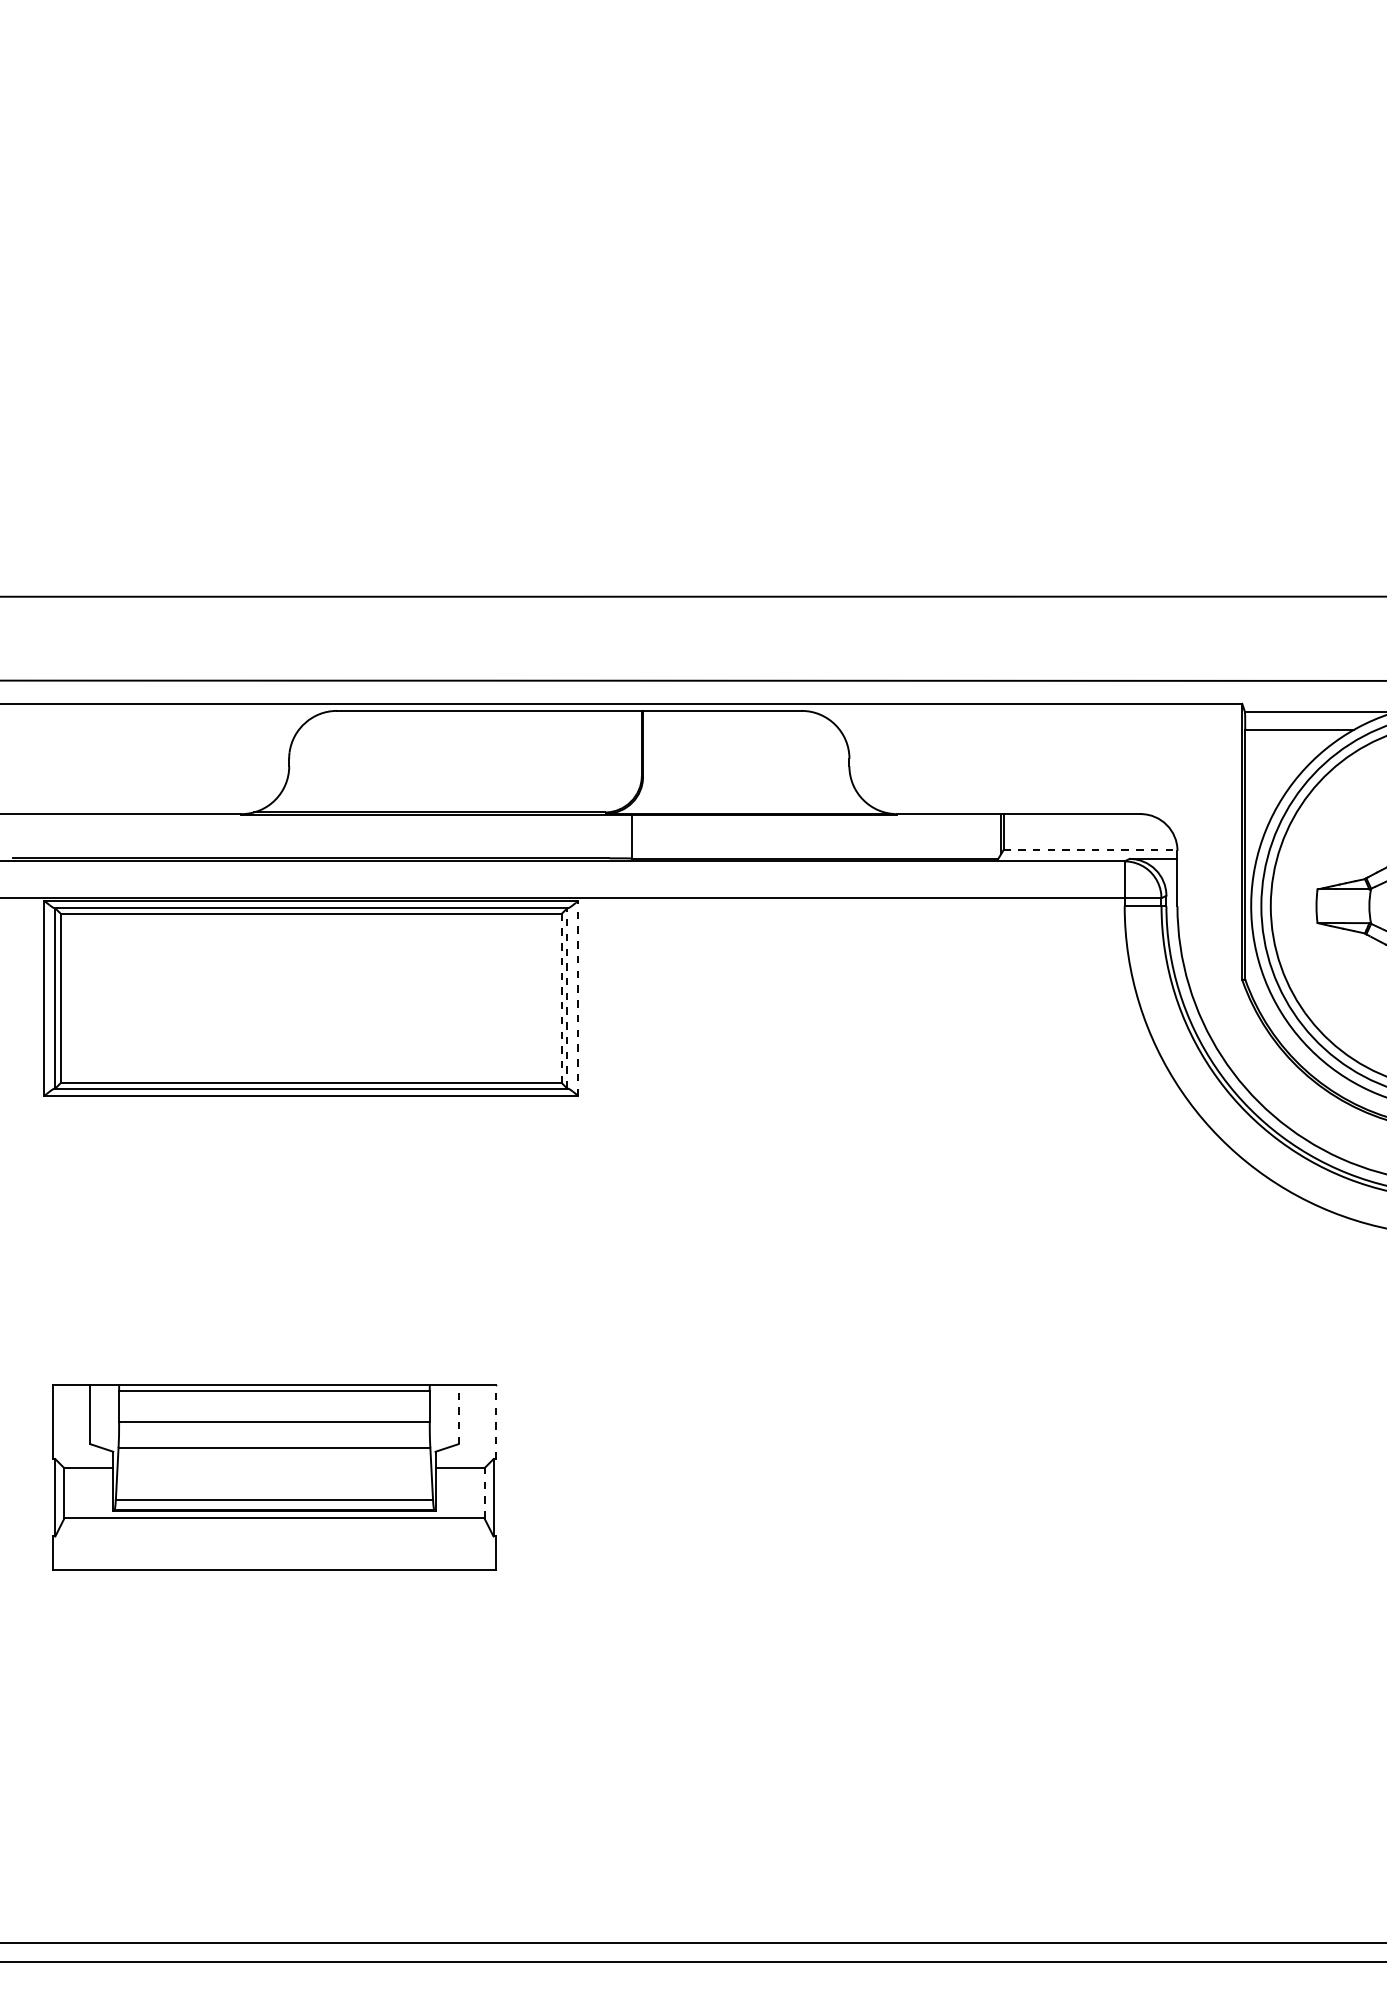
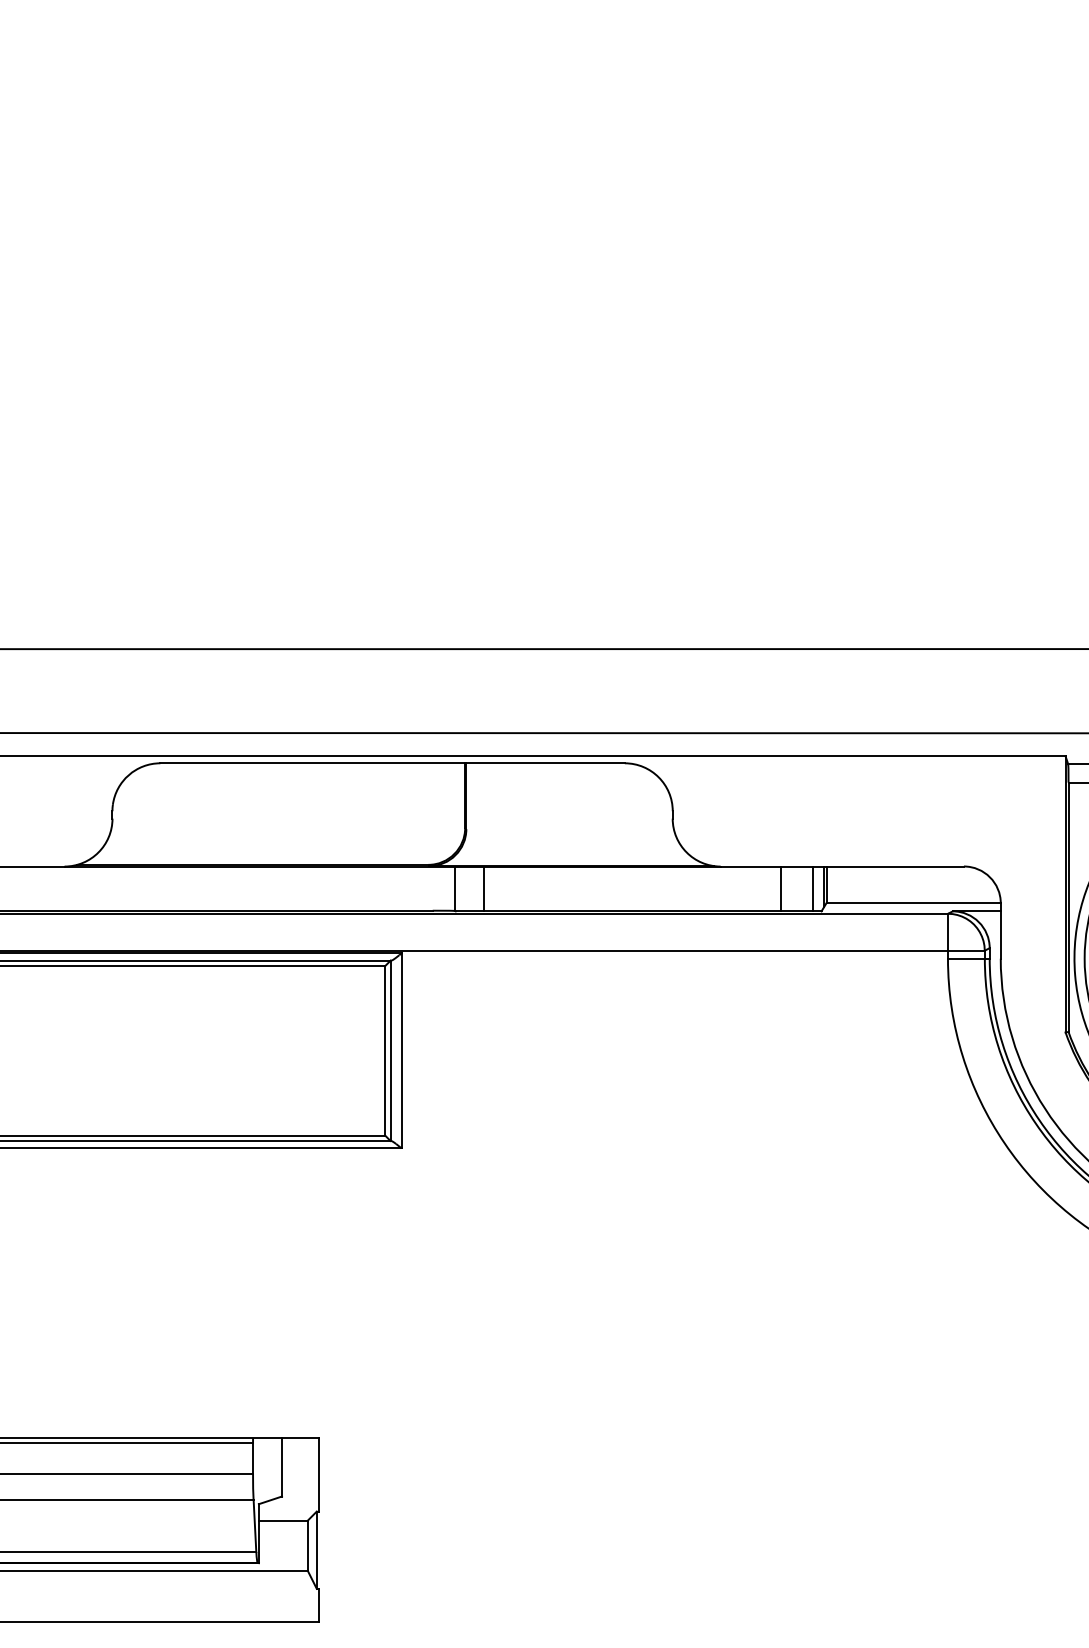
line: (660, 836) -> (483, 888), added
line: (957, 836) -> (780, 888), added
line: (989, 836) -> (812, 888), added
line: (1090, 850) -> (913, 902), dashed -> solid
line: (567, 997) -> (390, 1049), dashed -> solid
line: (561, 998) -> (384, 1050), dashed -> solid
line: (578, 998) -> (401, 1050), dashed -> solid
line: (458, 1414) -> (281, 1466), dashed -> solid
line: (495, 1422) -> (318, 1474), dashed -> solid
line: (484, 1492) -> (307, 1544), dashed -> solid

